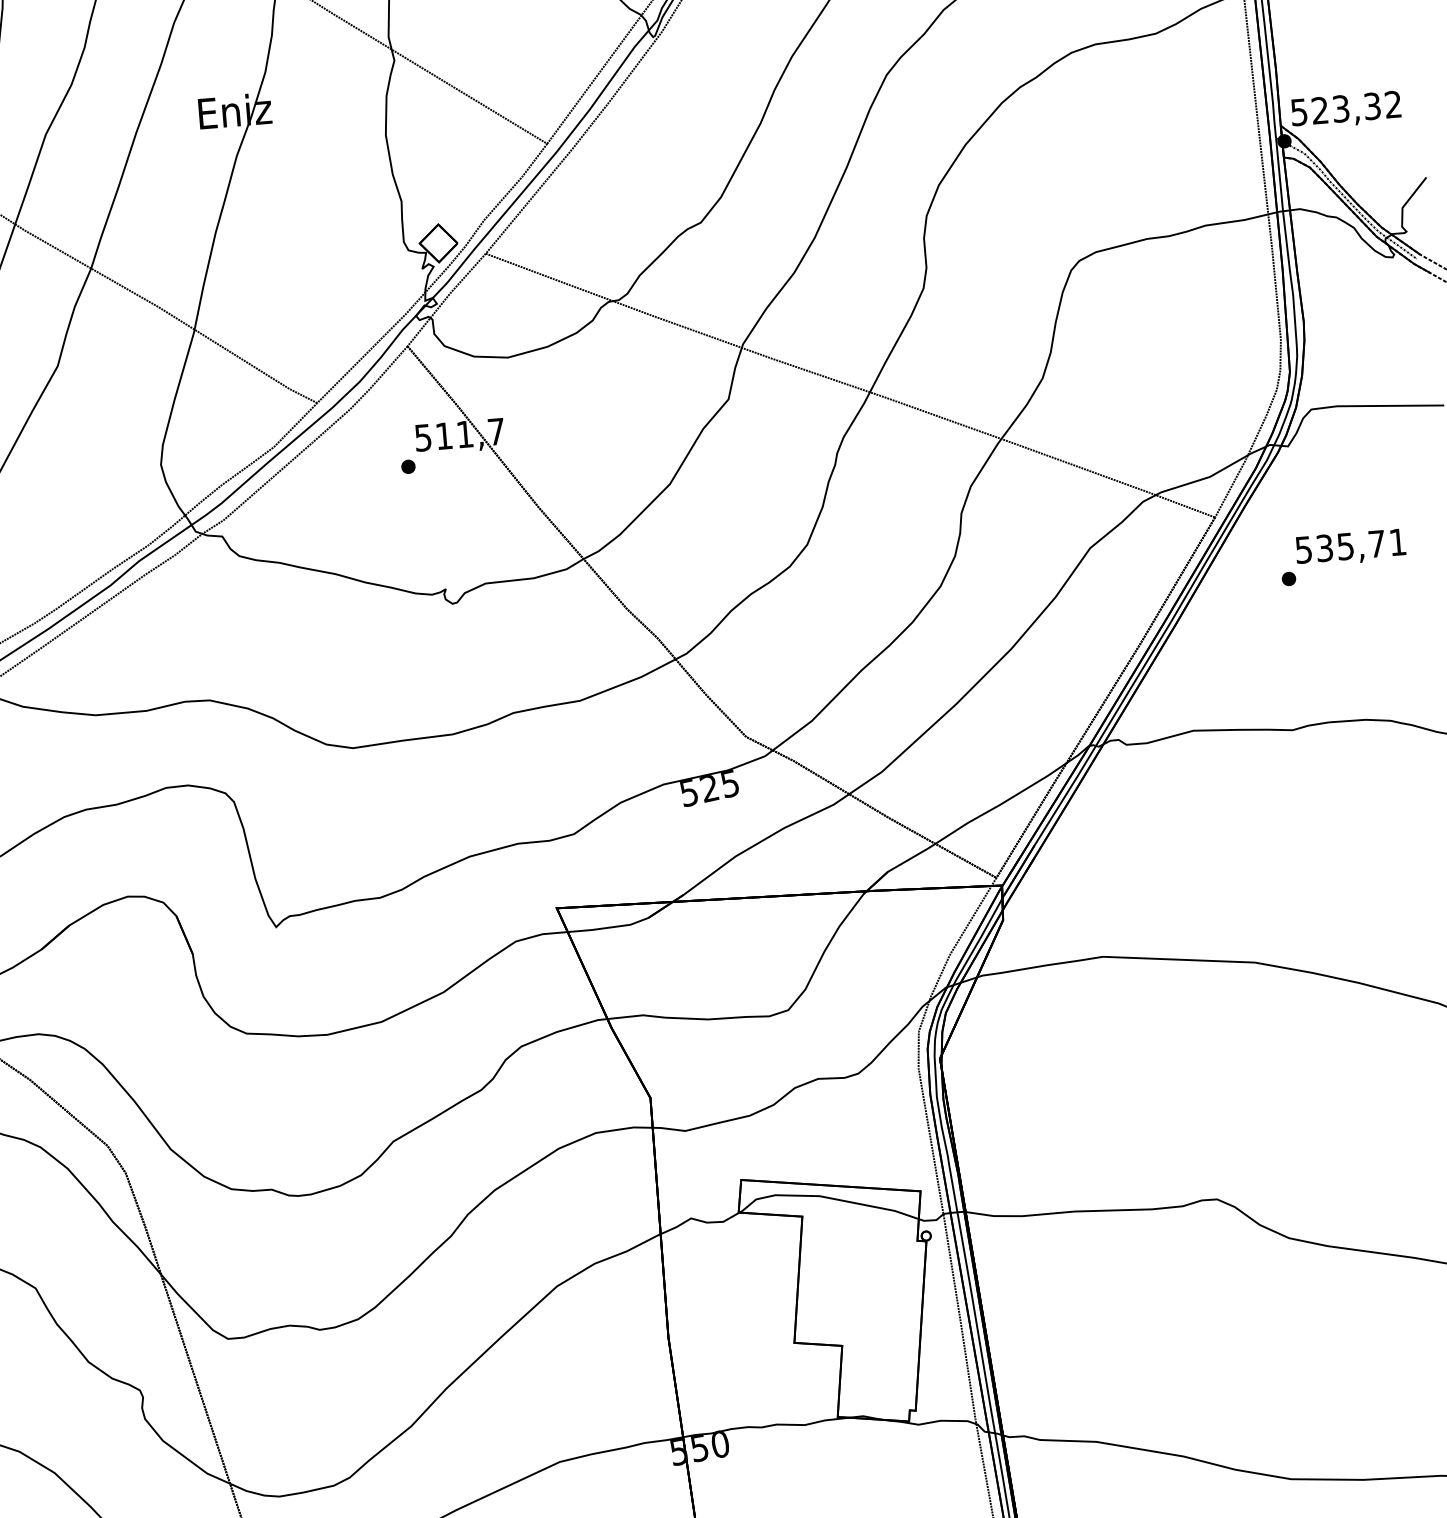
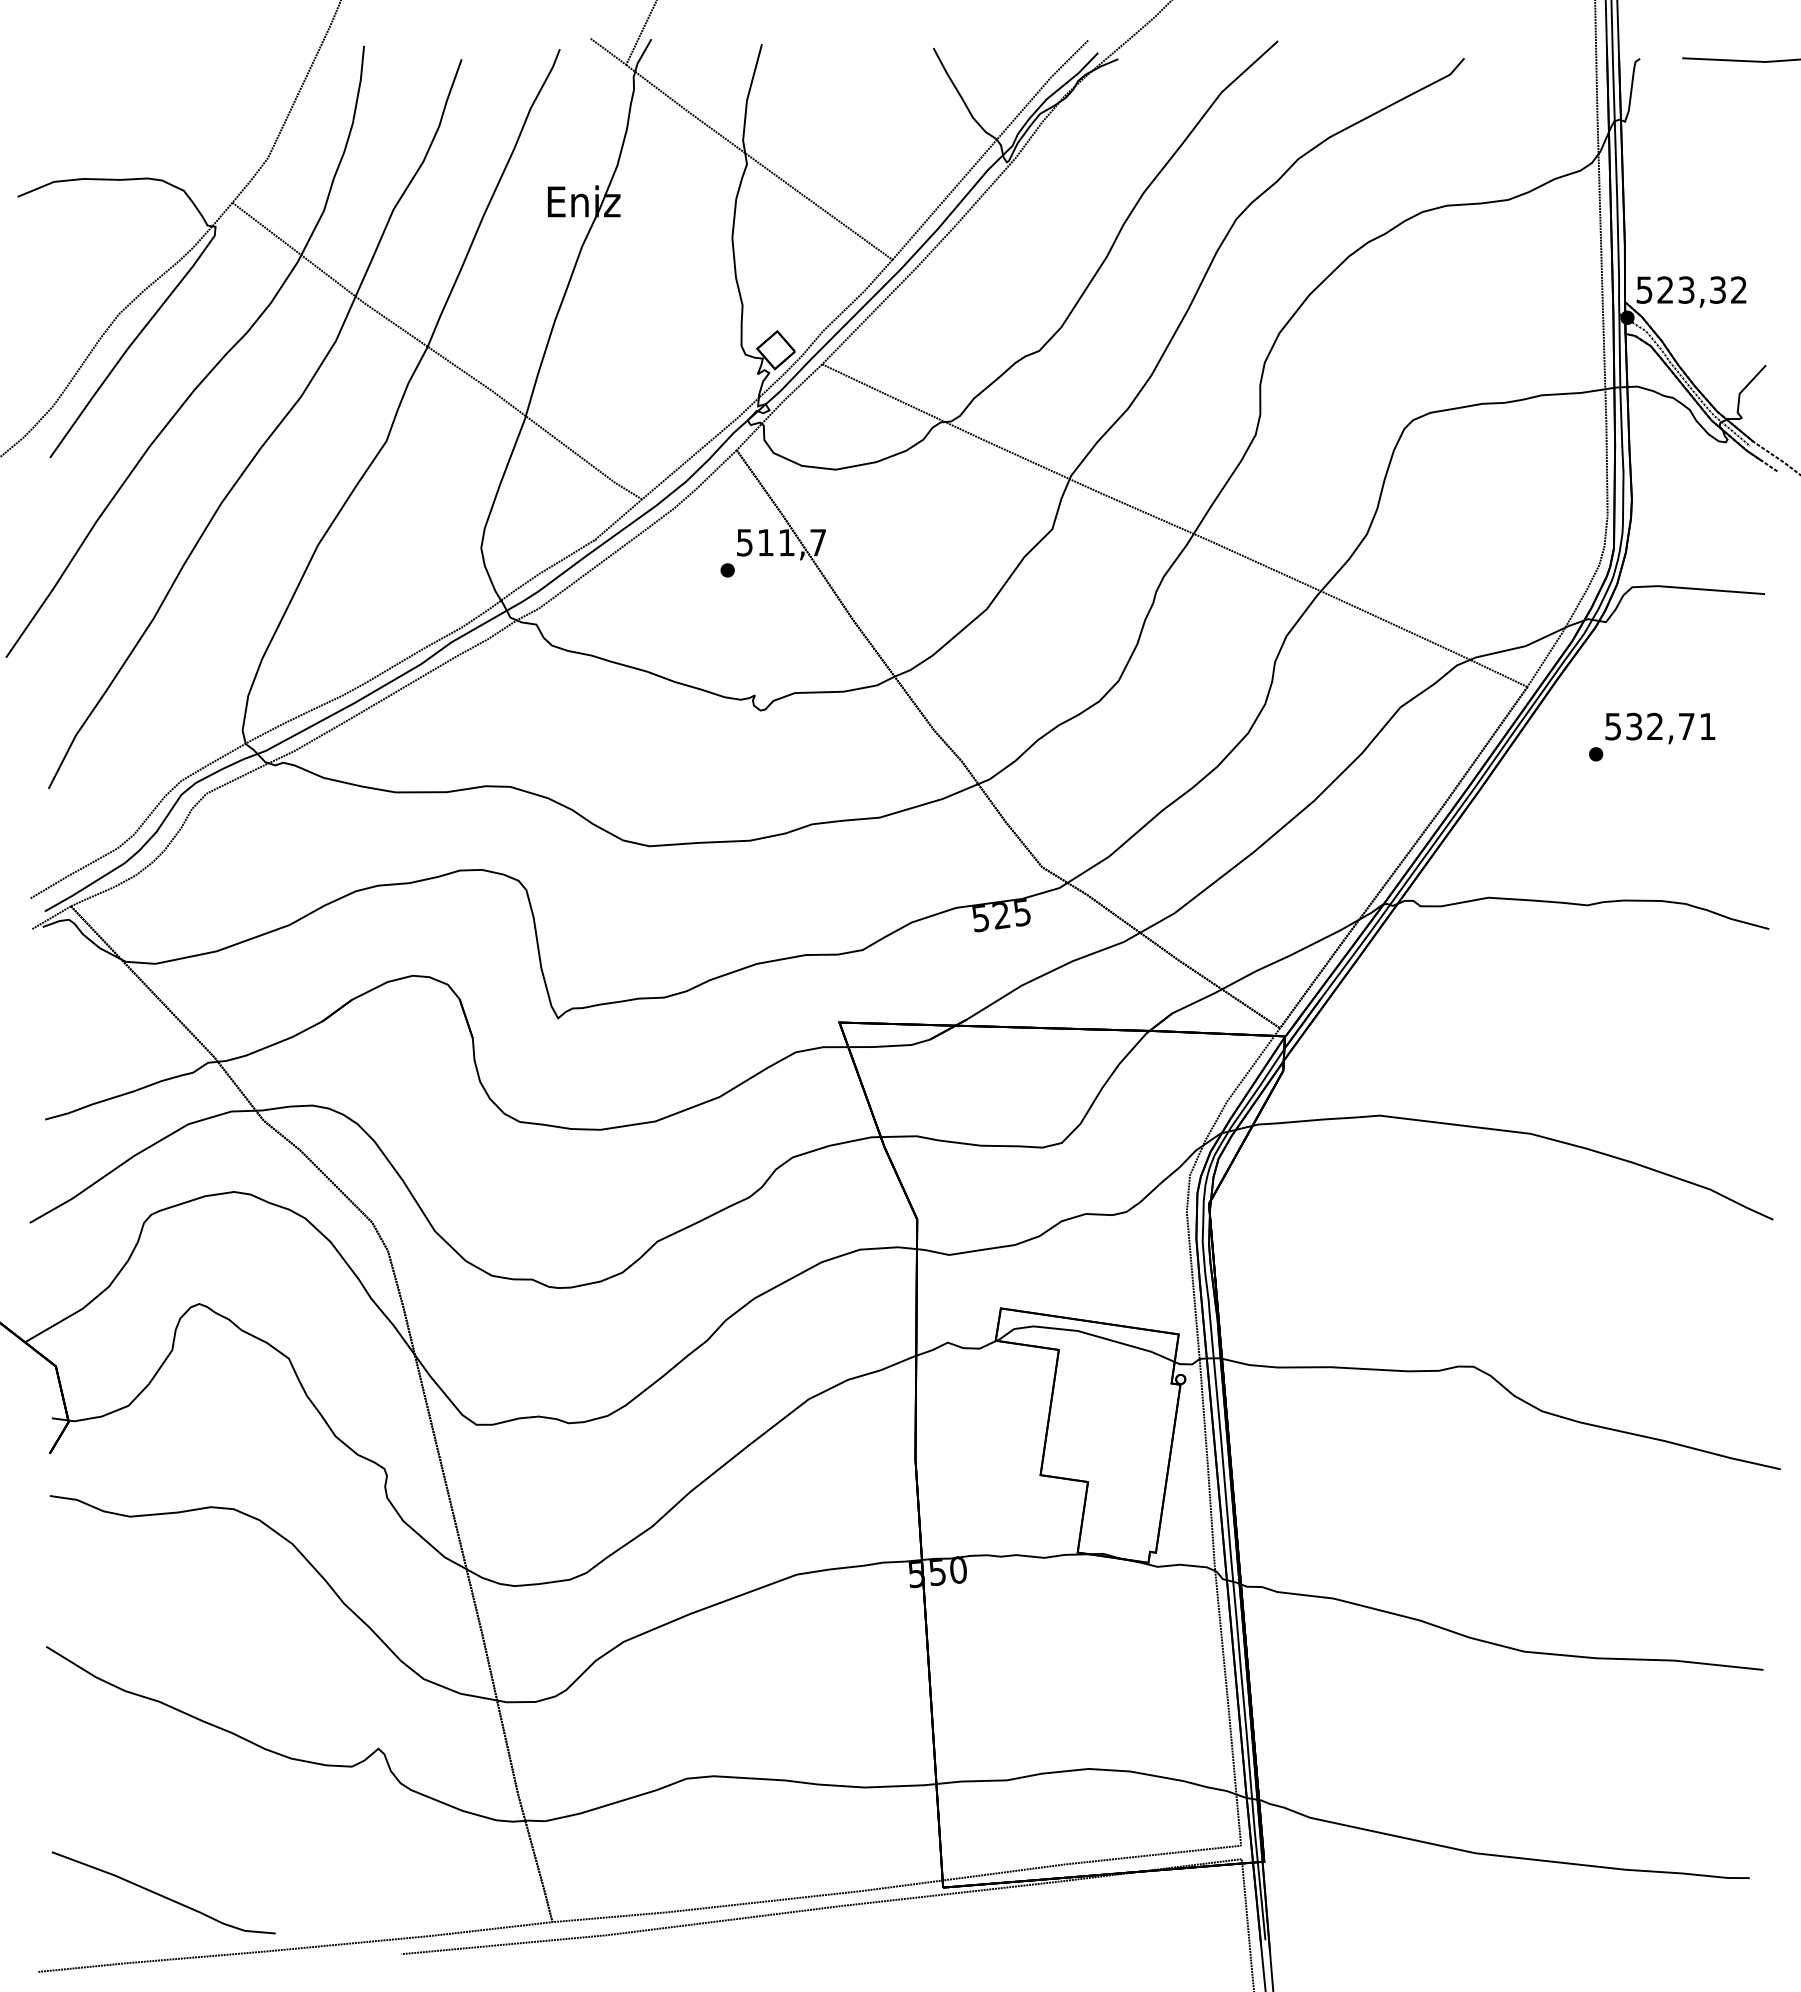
text: (1344, 546) -> (1654, 726), 535,71 -> 532,71

